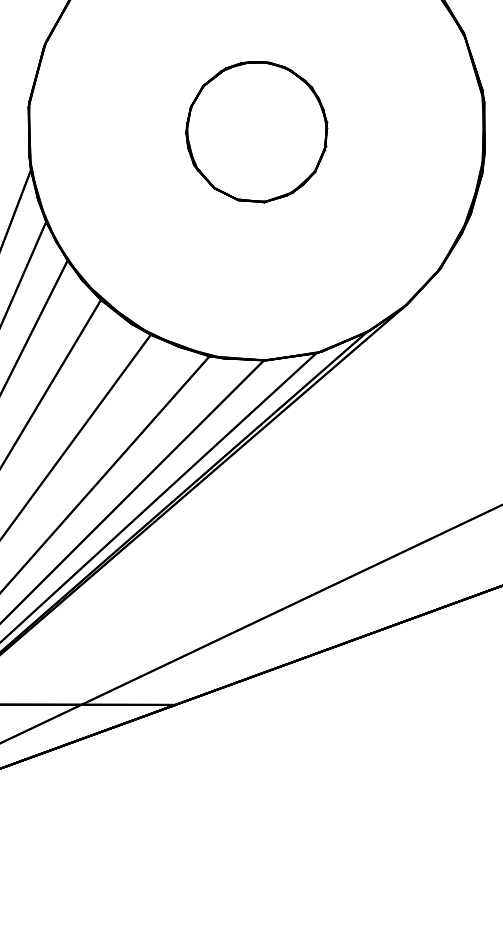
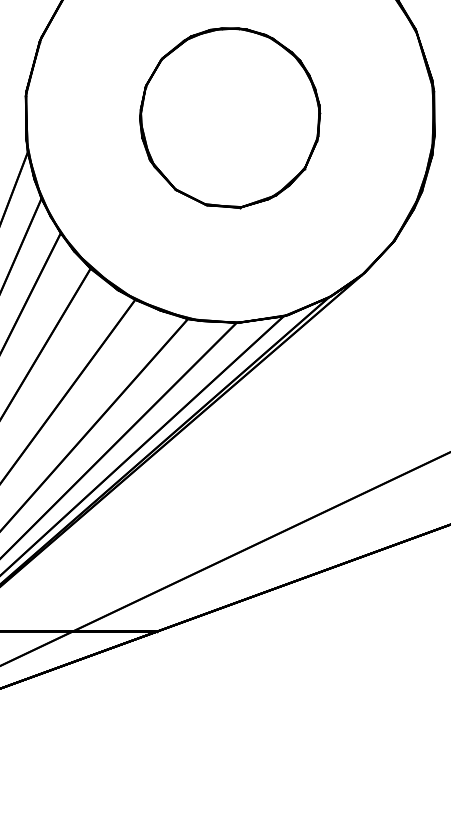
part: (256, 132) -> (229, 118), size x1.43

